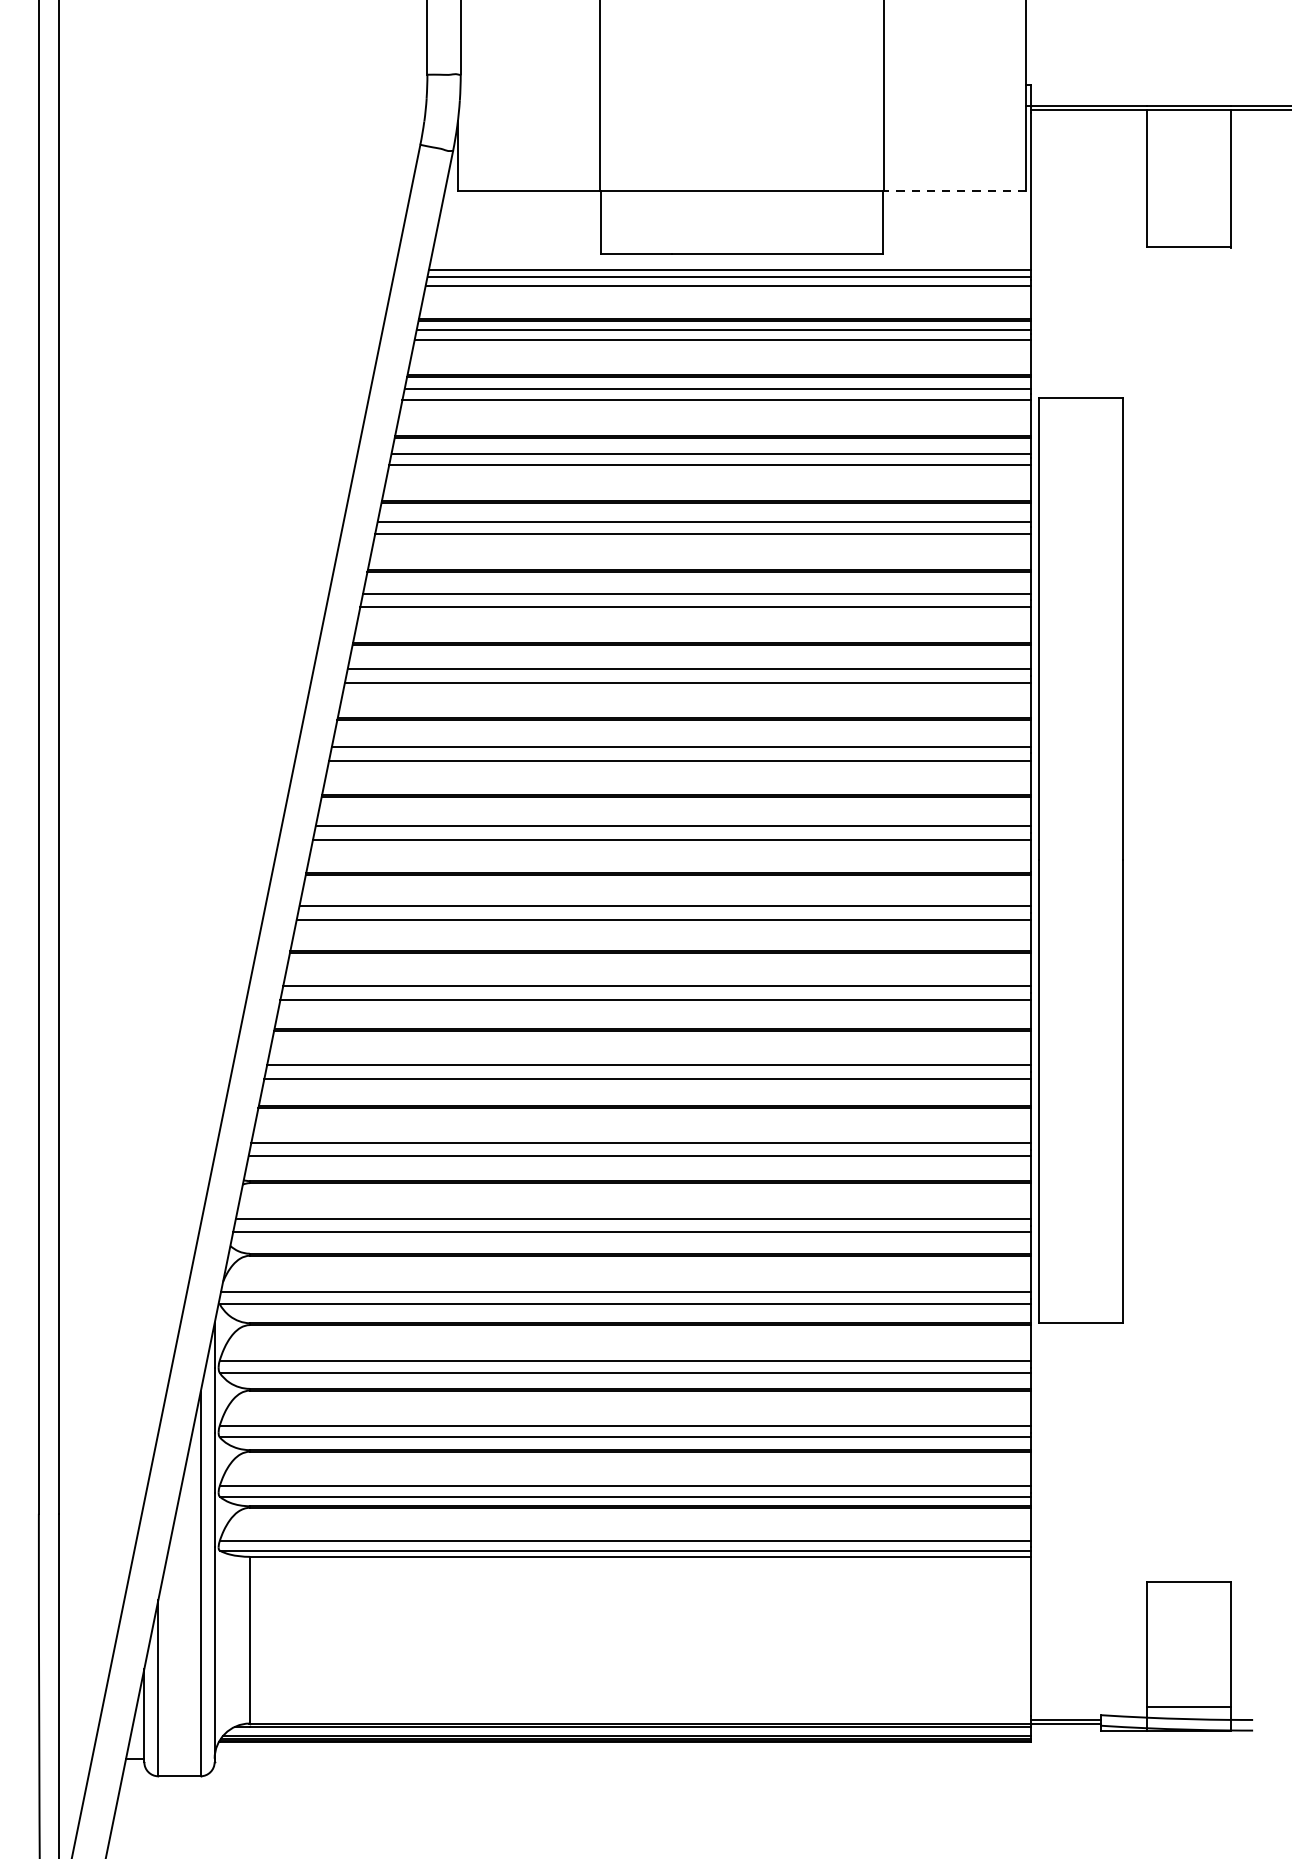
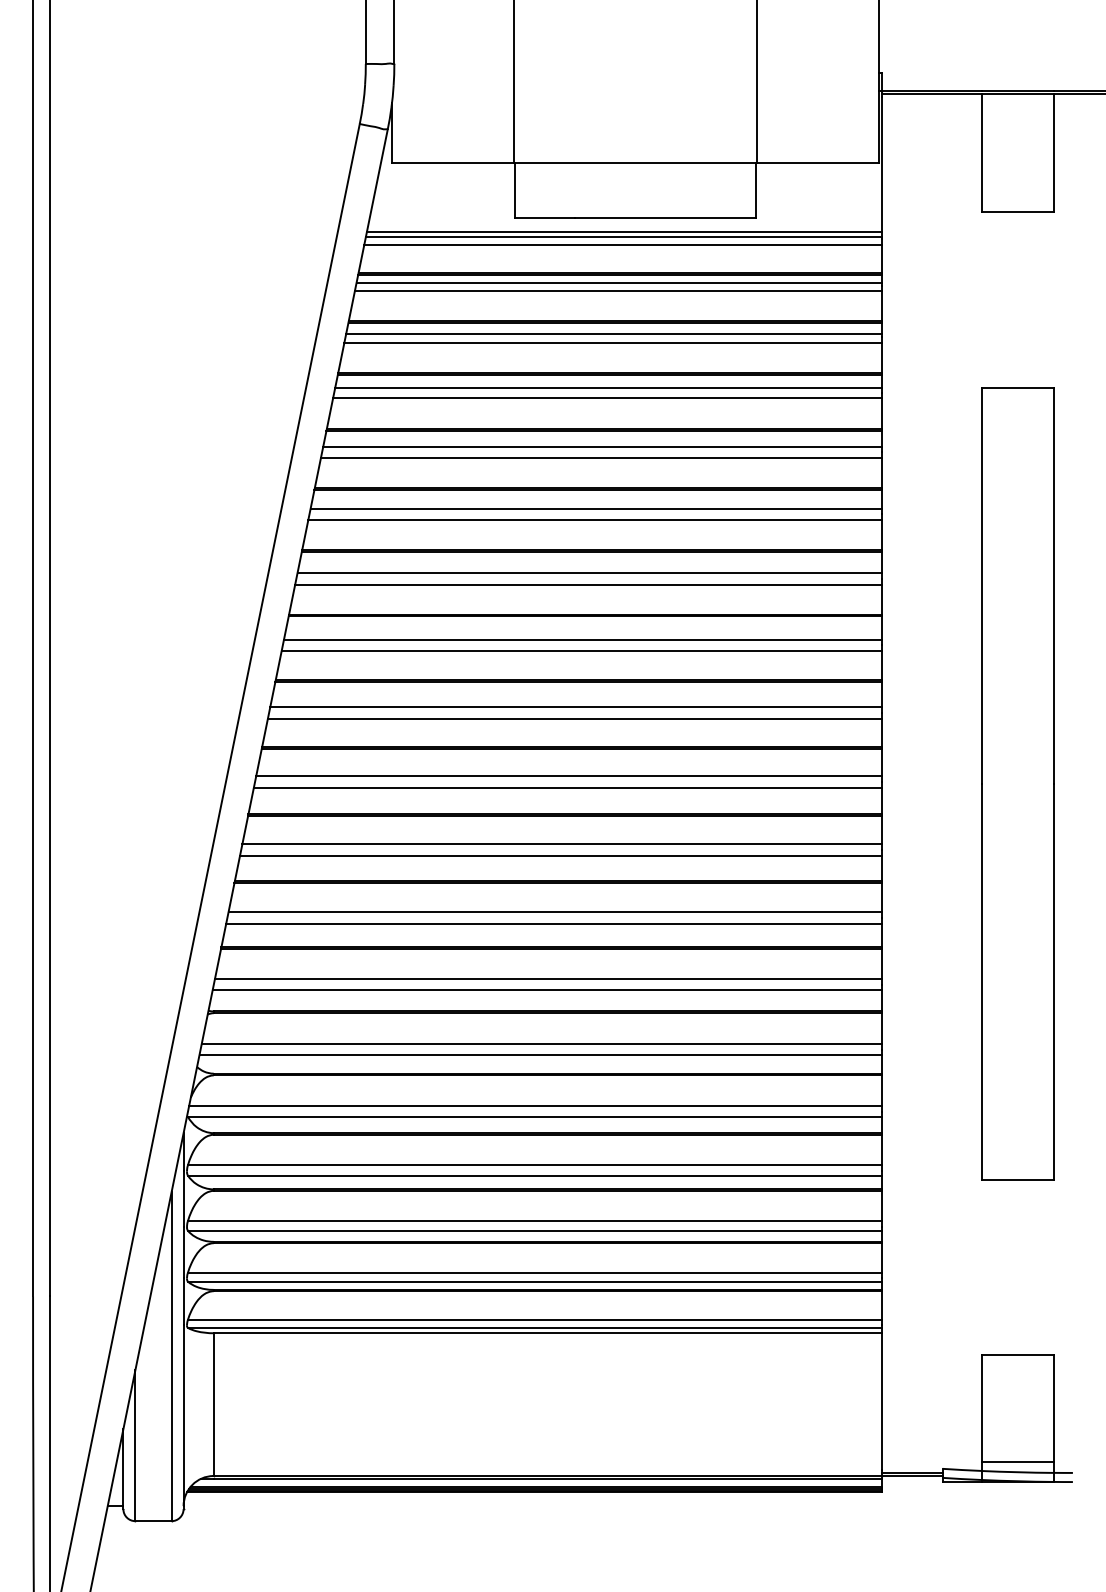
line: (954, 190) -> (817, 163), dashed -> solid
part: (1080, 860) -> (1017, 783), moved

